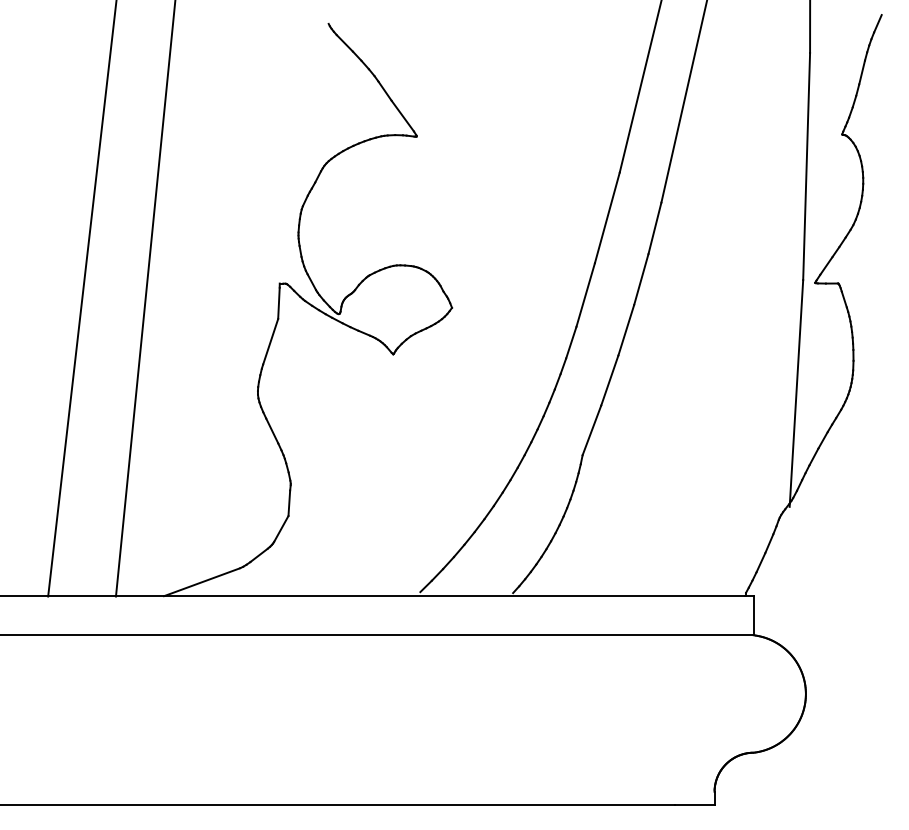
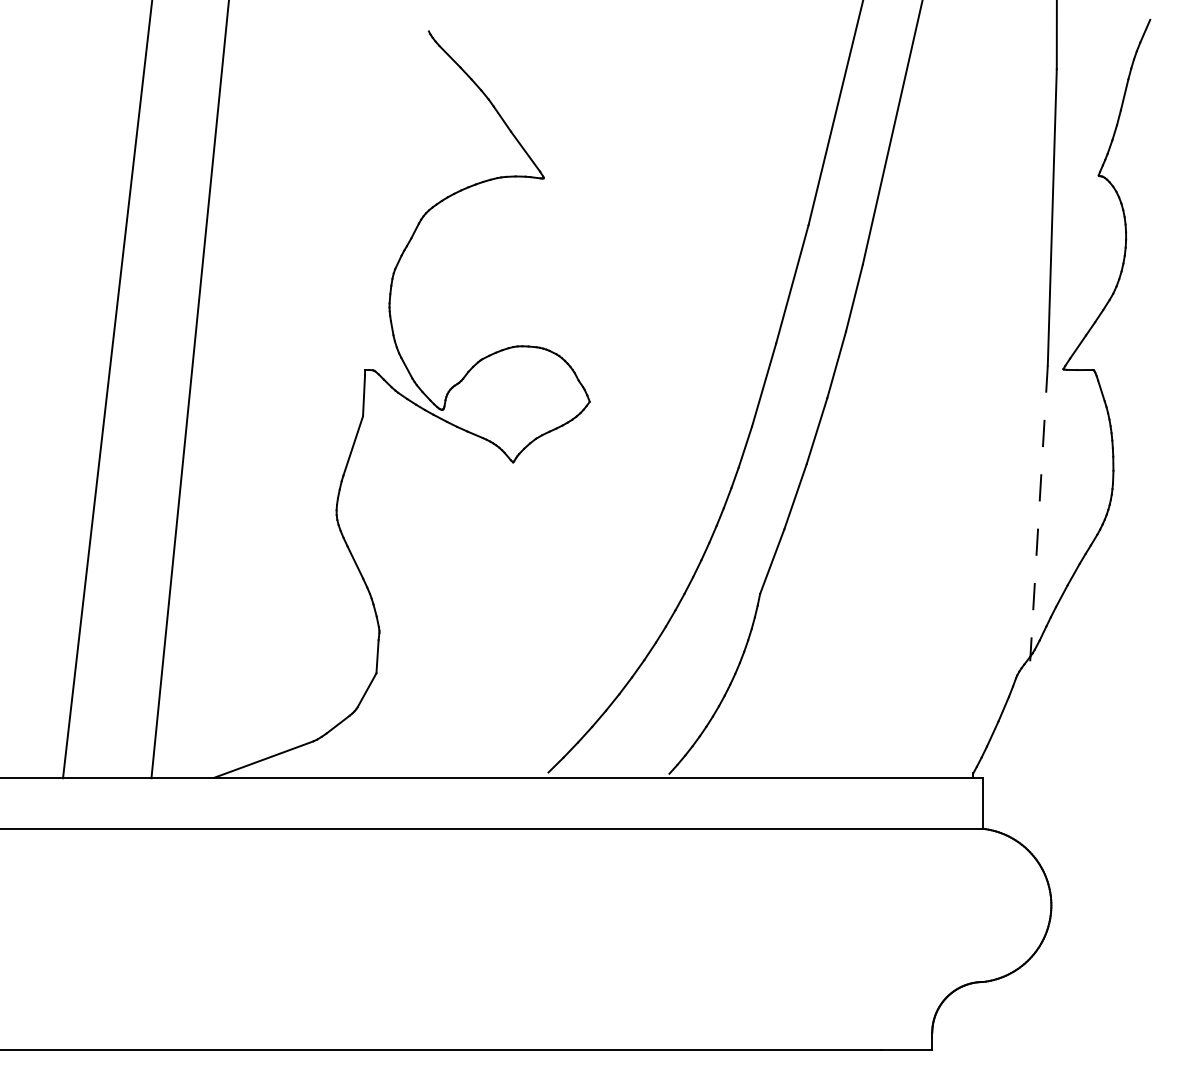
line: (796, 393) -> (1039, 513), solid -> dashed

